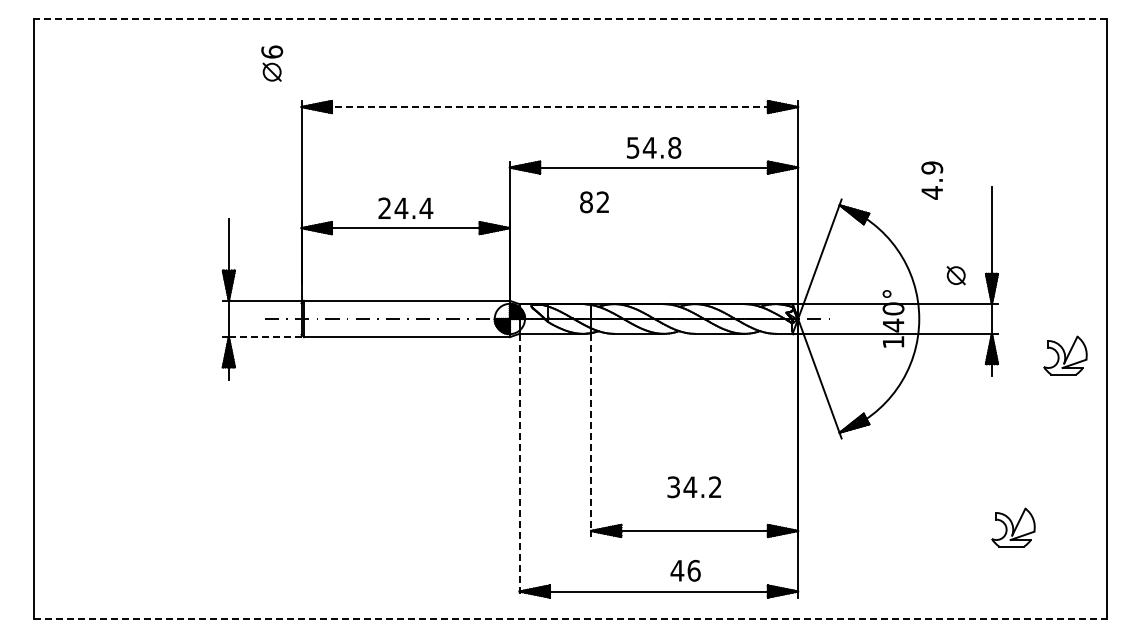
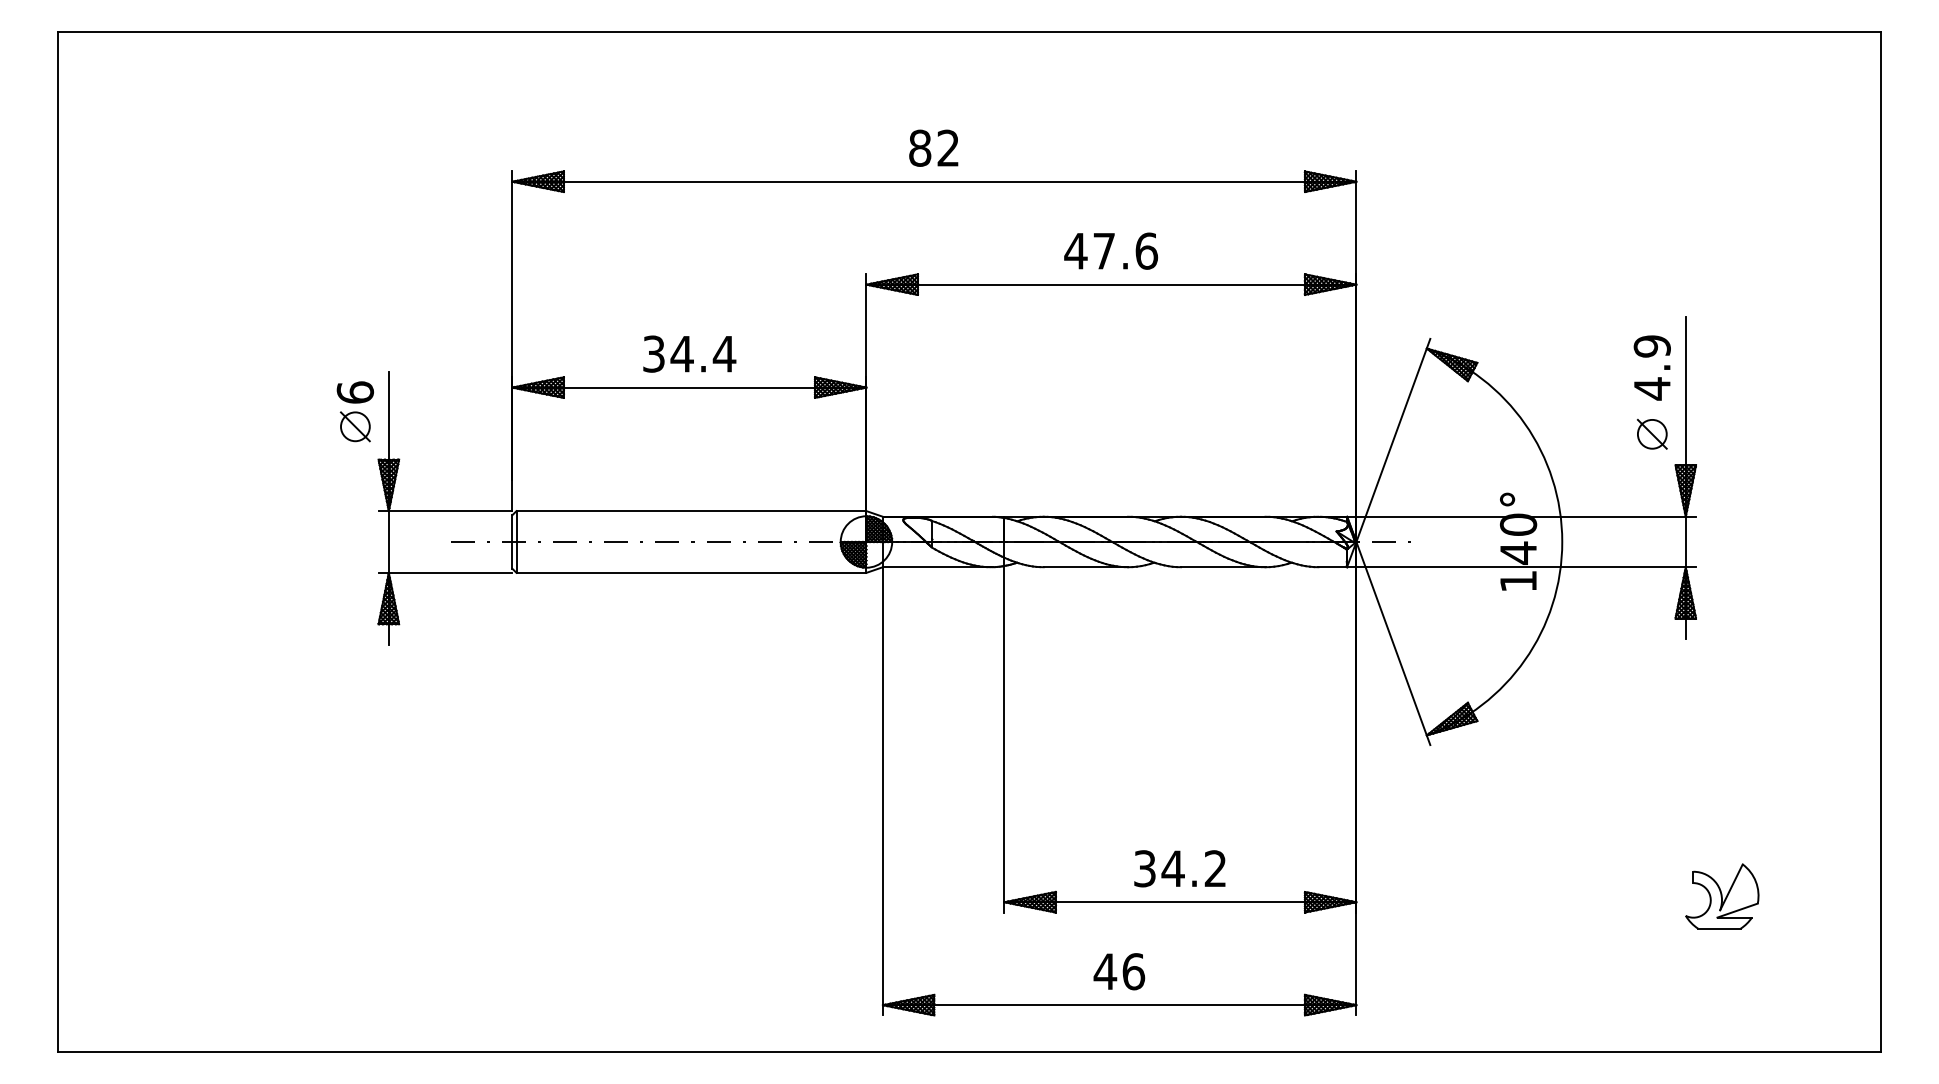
line: (570, 19) -> (969, 32), dashed -> solid
part: (272, 63) -> (355, 411), moved
line: (550, 107) -> (935, 182), dashed -> solid
text: (653, 147) -> (1110, 250), 54.8 -> 47.6
text: (932, 180) -> (1652, 367), moved
text: (594, 202) -> (933, 148), moved
text: (384, 208) -> (653, 354), 24.4 -> 34.4
part: (955, 275) -> (1651, 434), moved
line: (264, 337) -> (449, 573), dashed -> solid
part: (1065, 355) -> (1810, 604), removed
line: (591, 435) -> (1005, 740), dashed -> solid
line: (519, 465) -> (882, 790), dashed -> solid
text: (693, 487) -> (1178, 869), moved
text: (685, 570) -> (1119, 971), moved
line: (570, 618) -> (969, 1051), dashed -> solid

